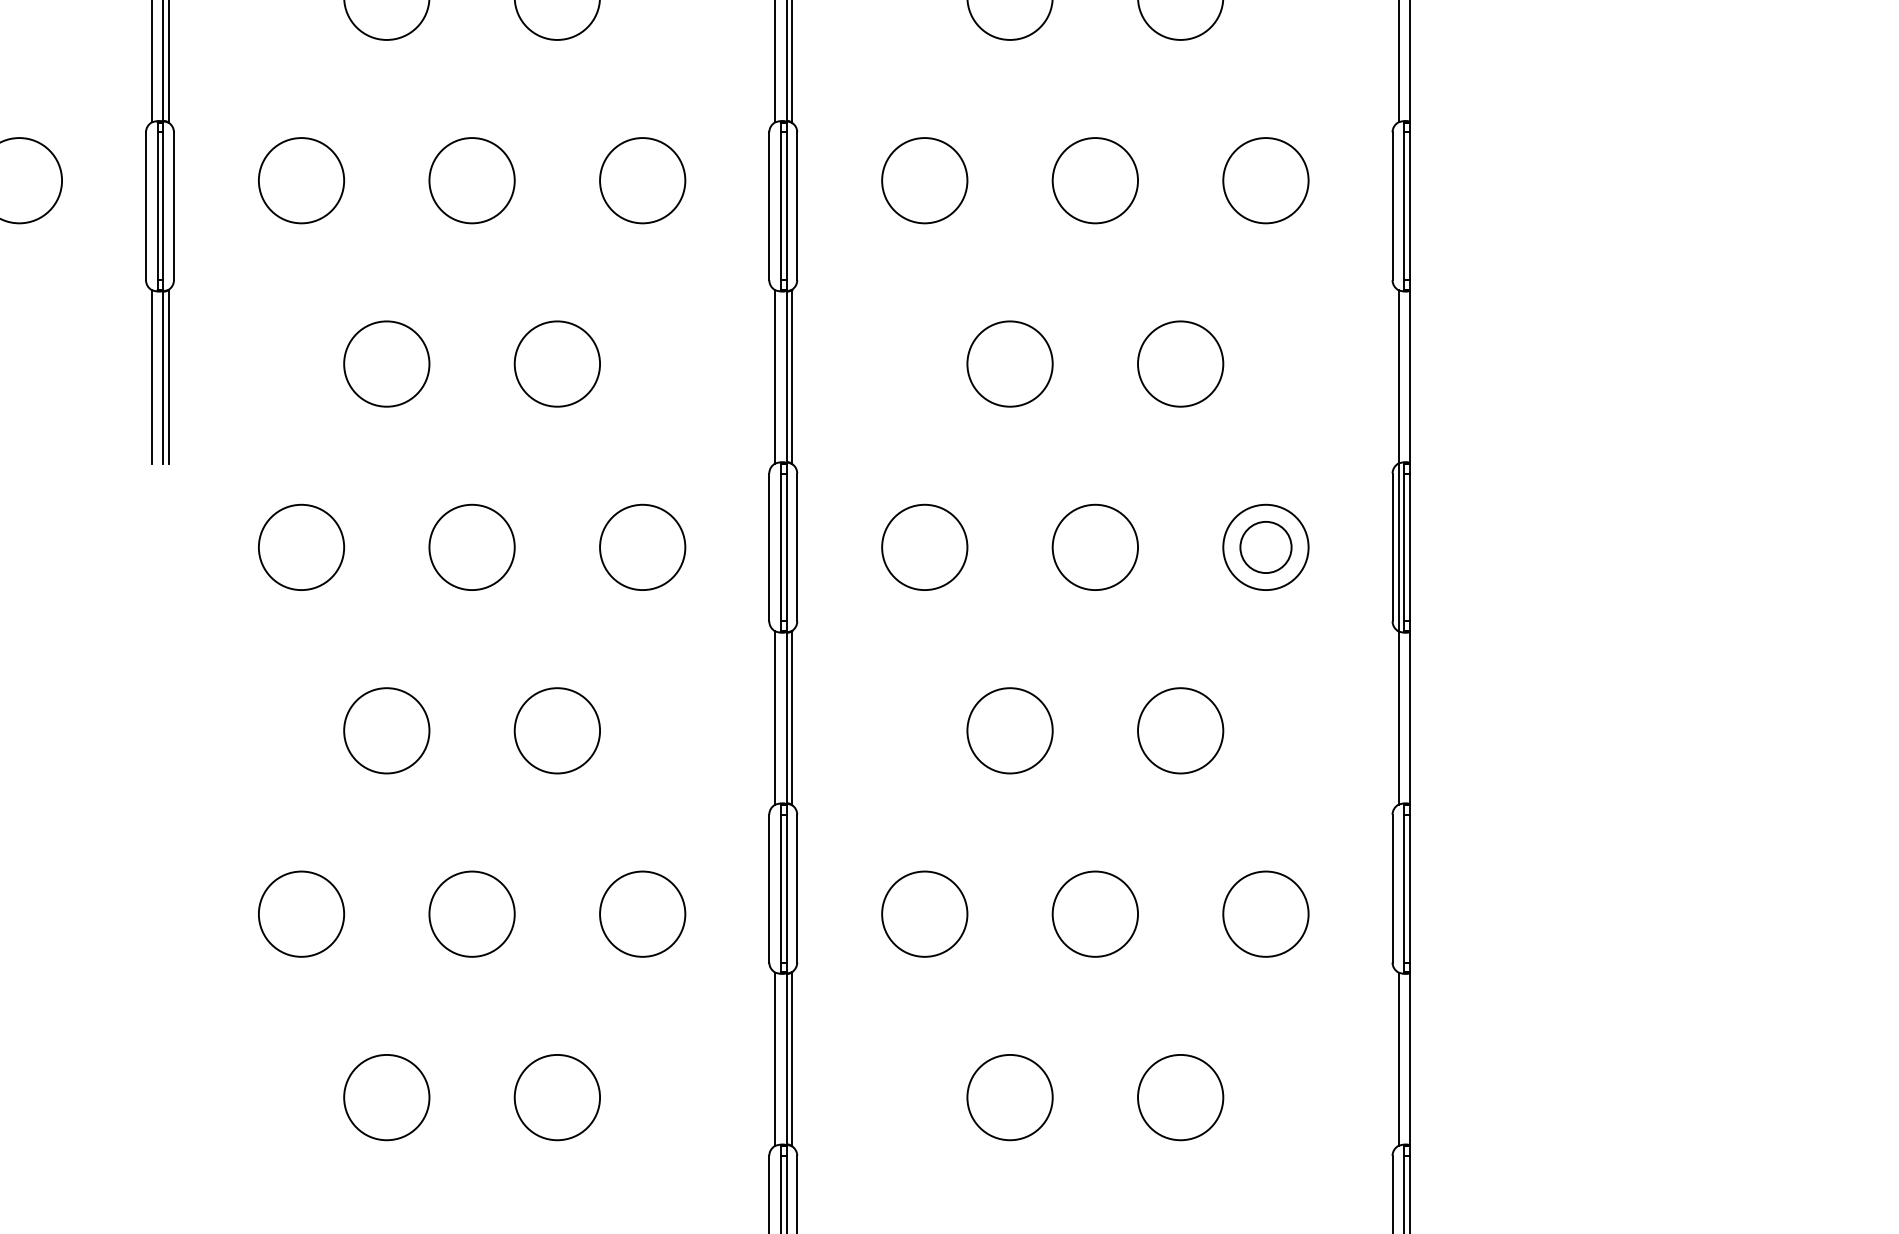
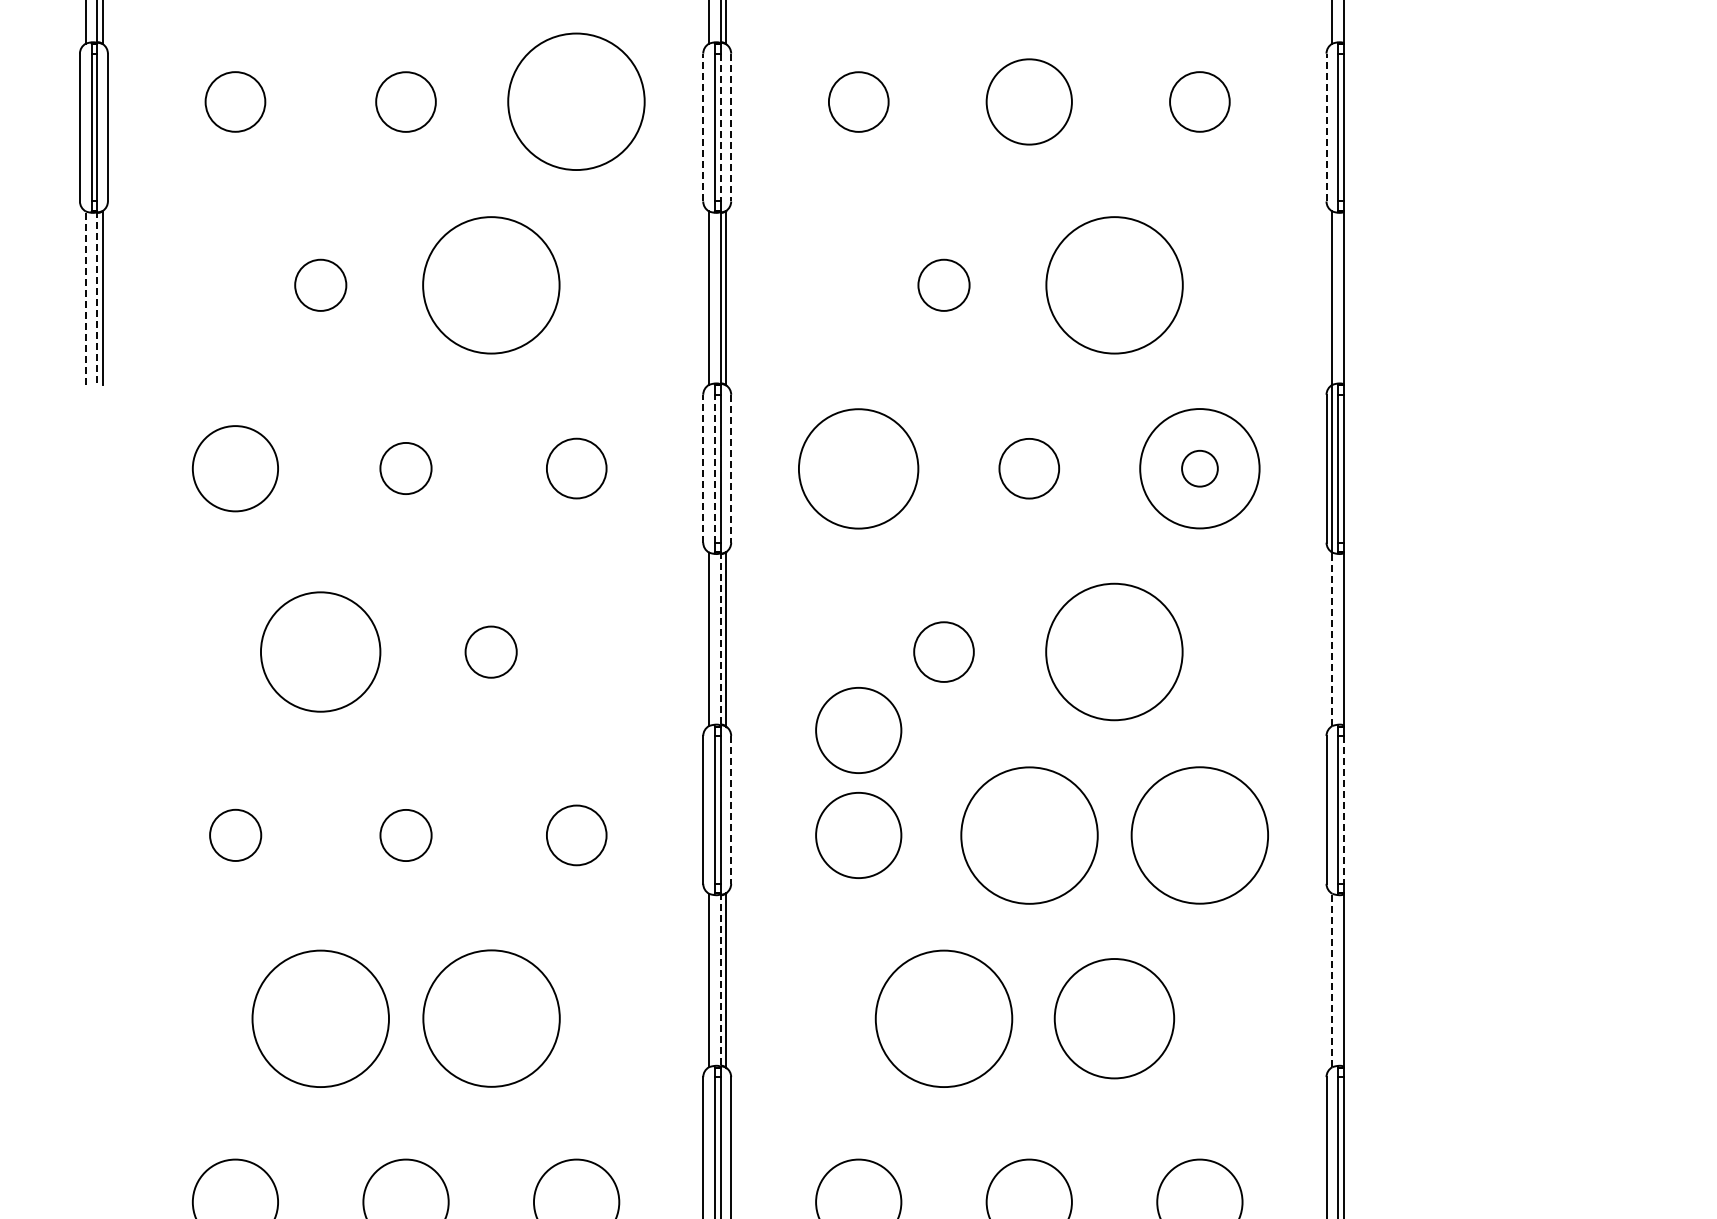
circle: (301, 180) -> (235, 101), size x0.7
circle: (471, 180) -> (405, 101), size x0.7
circle: (642, 180) -> (576, 101), size x1.6
circle: (924, 180) -> (858, 101), size x0.7
circle: (1265, 180) -> (1199, 101), size x0.7
line: (769, 206) -> (703, 127), solid -> dashed
line: (786, 206) -> (720, 127), solid -> dashed
line: (797, 206) -> (731, 127), solid -> dashed
line: (1392, 206) -> (1326, 127), solid -> dashed
circle: (386, 363) -> (320, 284), size x0.6
circle: (557, 363) -> (491, 284), size x1.6
circle: (1009, 363) -> (943, 284), size x0.6
circle: (1180, 363) -> (1114, 284), size x1.6
line: (151, 376) -> (85, 297), solid -> dashed
line: (163, 377) -> (97, 298), solid -> dashed
circle: (471, 546) -> (405, 467), size x0.6
circle: (642, 546) -> (576, 467), size x0.7
circle: (924, 546) -> (858, 467), size x1.4
line: (769, 547) -> (703, 468), solid -> dashed
line: (780, 547) -> (714, 468), solid -> dashed
line: (797, 547) -> (731, 468), solid -> dashed
circle: (1095, 547) -> (1029, 468), size x0.7
circle: (1265, 547) -> (1199, 468), size x0.7
circle: (1265, 547) -> (1199, 468), size x1.4
line: (786, 718) -> (720, 639), solid -> dashed
line: (1398, 718) -> (1332, 639), solid -> dashed
circle: (386, 730) -> (320, 651), size x1.4
circle: (556, 730) -> (490, 651), size x0.6
circle: (1009, 730) -> (943, 651), size x0.7
circle: (1180, 730) -> (1114, 651), size x1.6
circle: (924, 808) -> (858, 729), added
line: (797, 888) -> (731, 809), solid -> dashed
line: (1409, 888) -> (1343, 809), solid -> dashed
circle: (301, 913) -> (235, 834), size x0.6
circle: (471, 913) -> (405, 834), size x0.6
circle: (642, 913) -> (576, 834), size x0.7
circle: (1094, 913) -> (1028, 834), size x1.6
circle: (1265, 913) -> (1199, 834), size x1.6
line: (786, 1059) -> (720, 980), solid -> dashed
line: (1398, 1059) -> (1332, 980), solid -> dashed
circle: (386, 1097) -> (320, 1018), size x1.6
circle: (556, 1097) -> (490, 1018), size x1.6
circle: (1009, 1097) -> (943, 1018), size x1.6
circle: (1180, 1097) -> (1114, 1018), size x1.4

